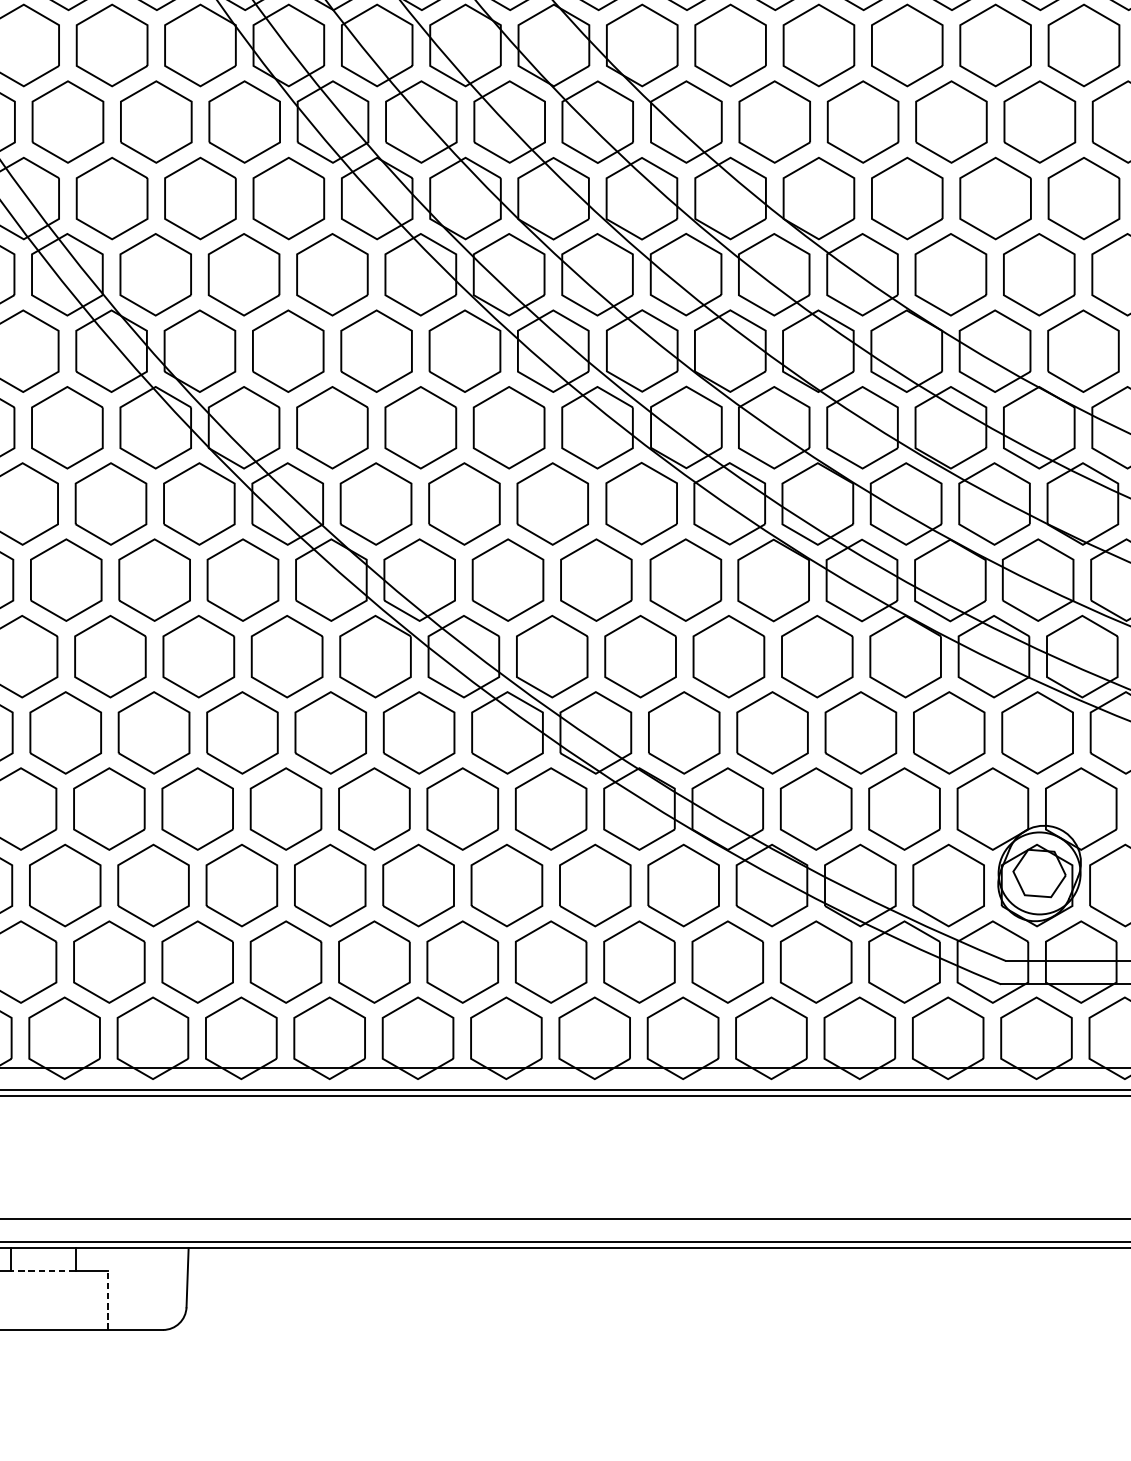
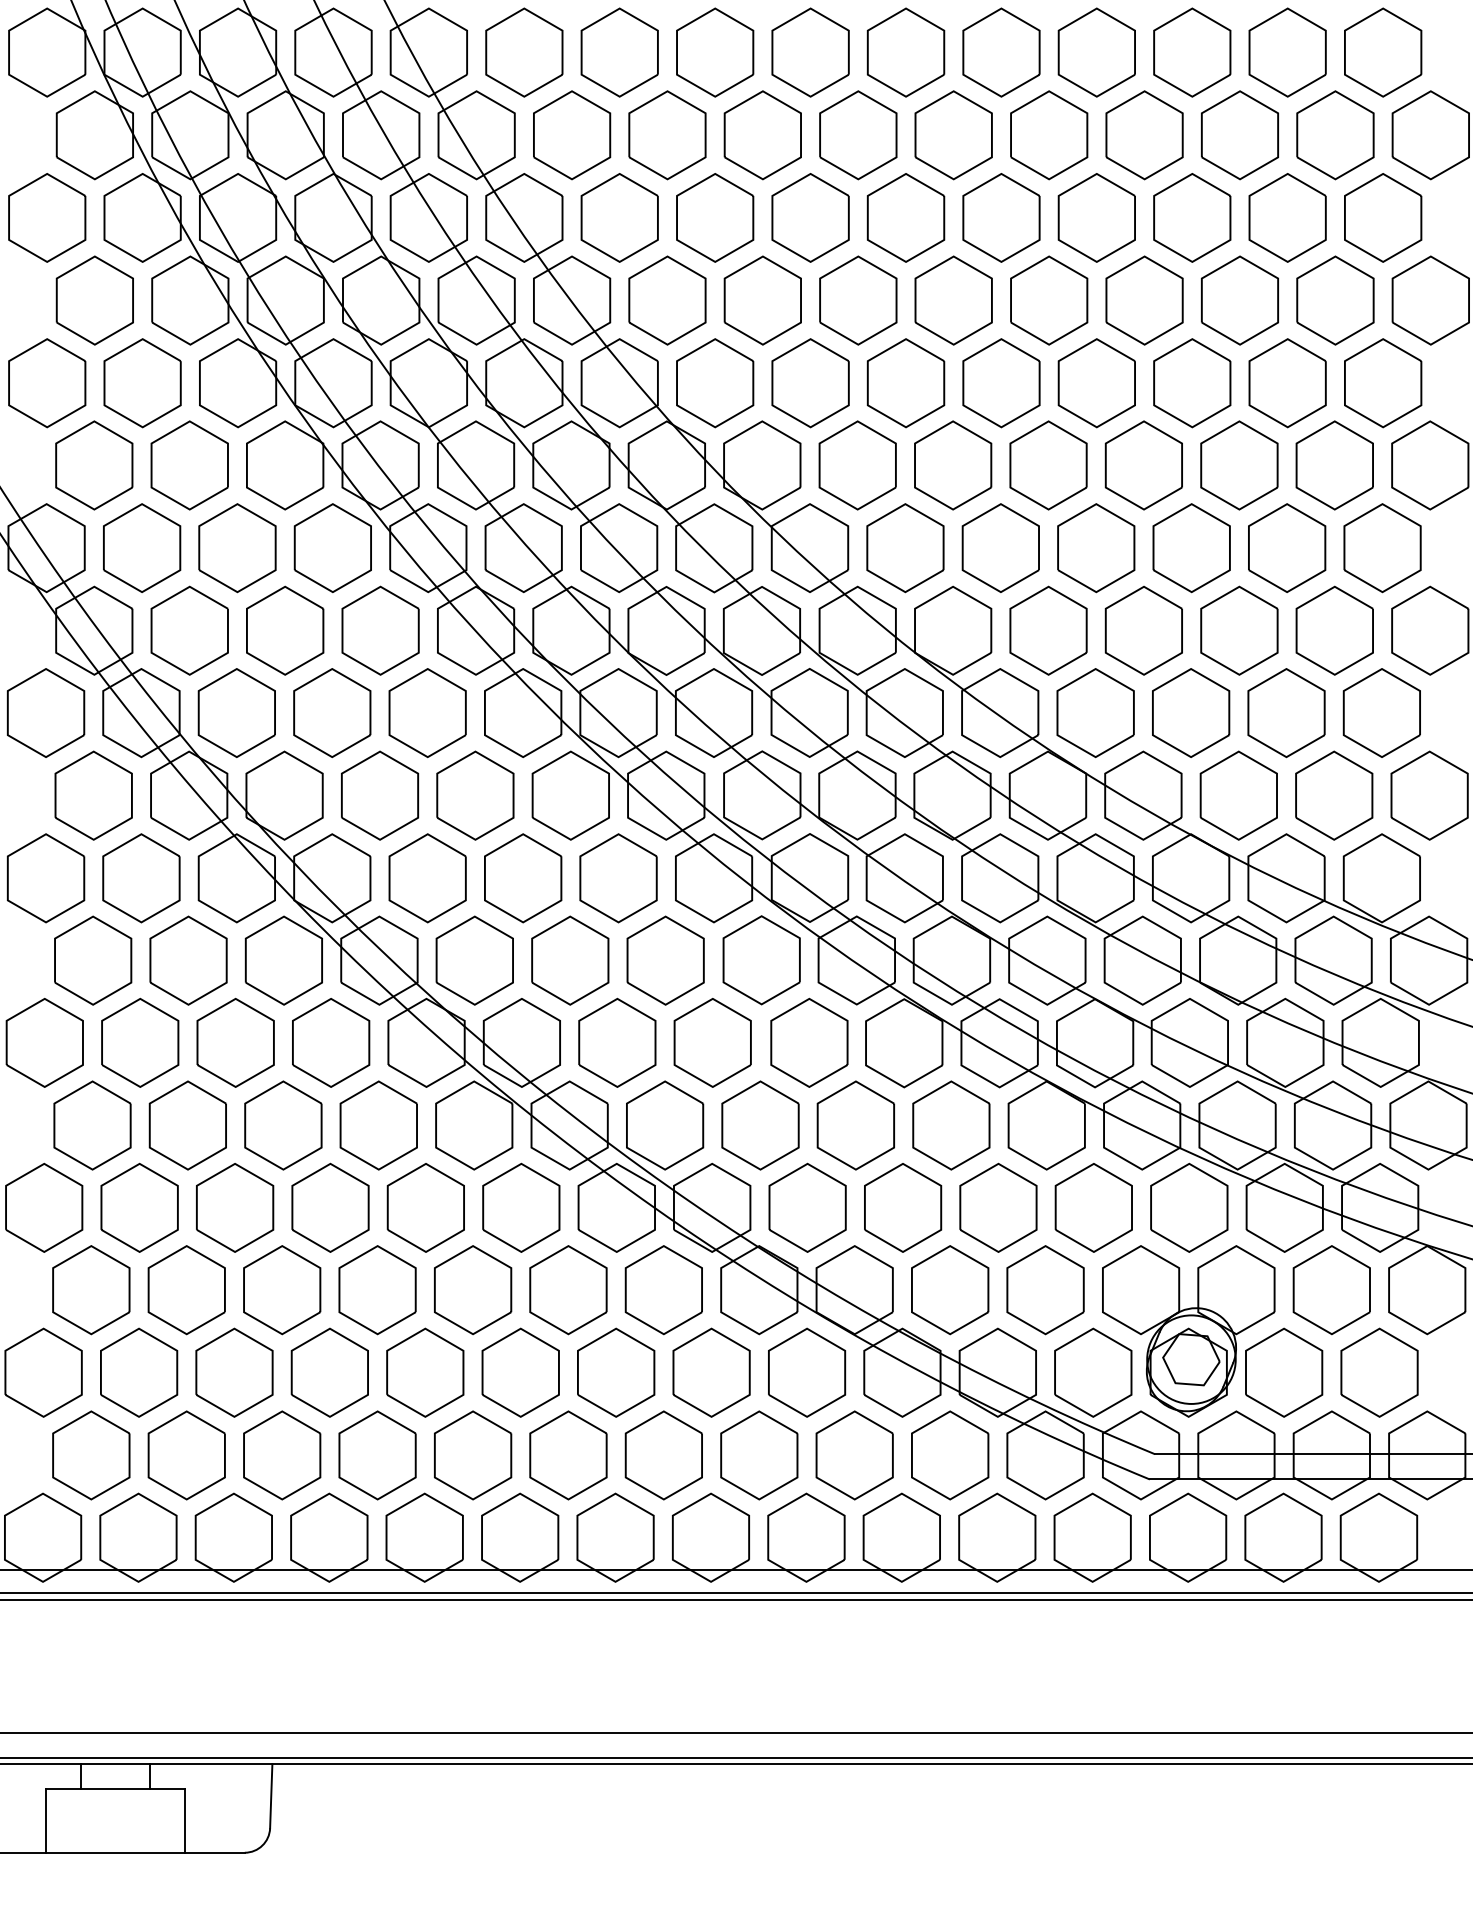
line: (43, 1271) -> (115, 1789), dashed -> solid
line: (108, 1301) -> (185, 1821), dashed -> solid

